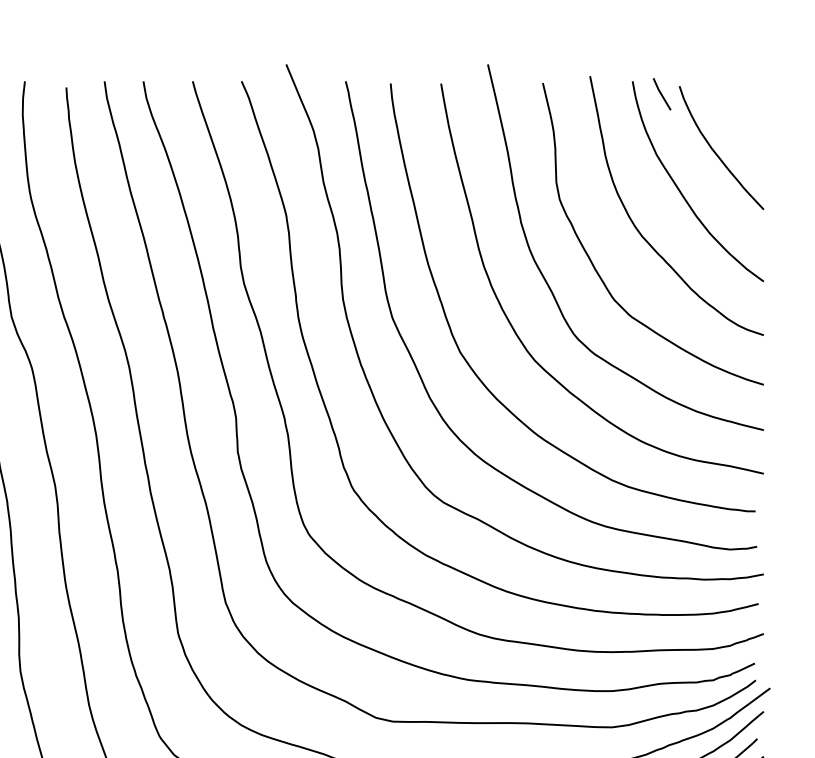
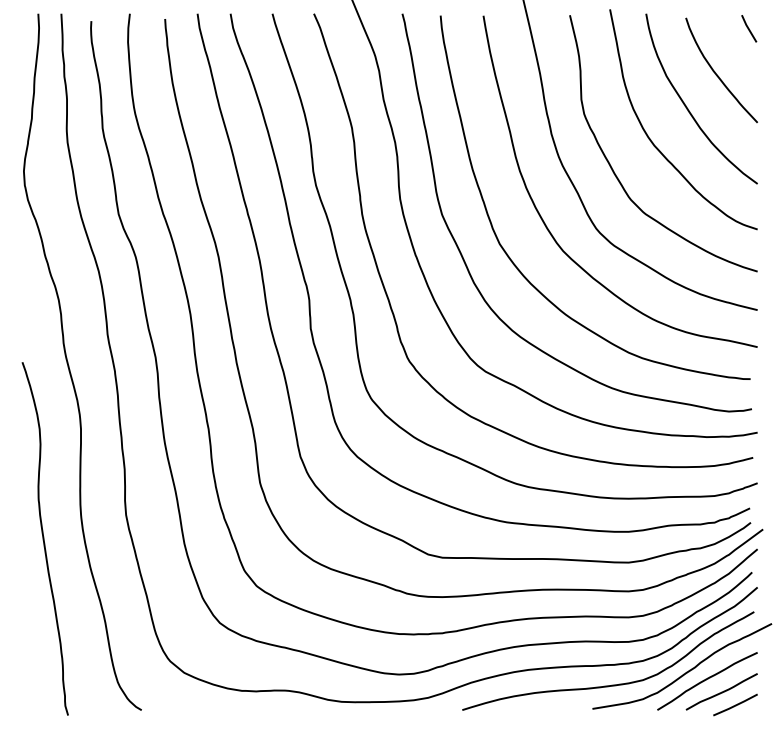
line: (662, 93) -> (749, 28), moved

